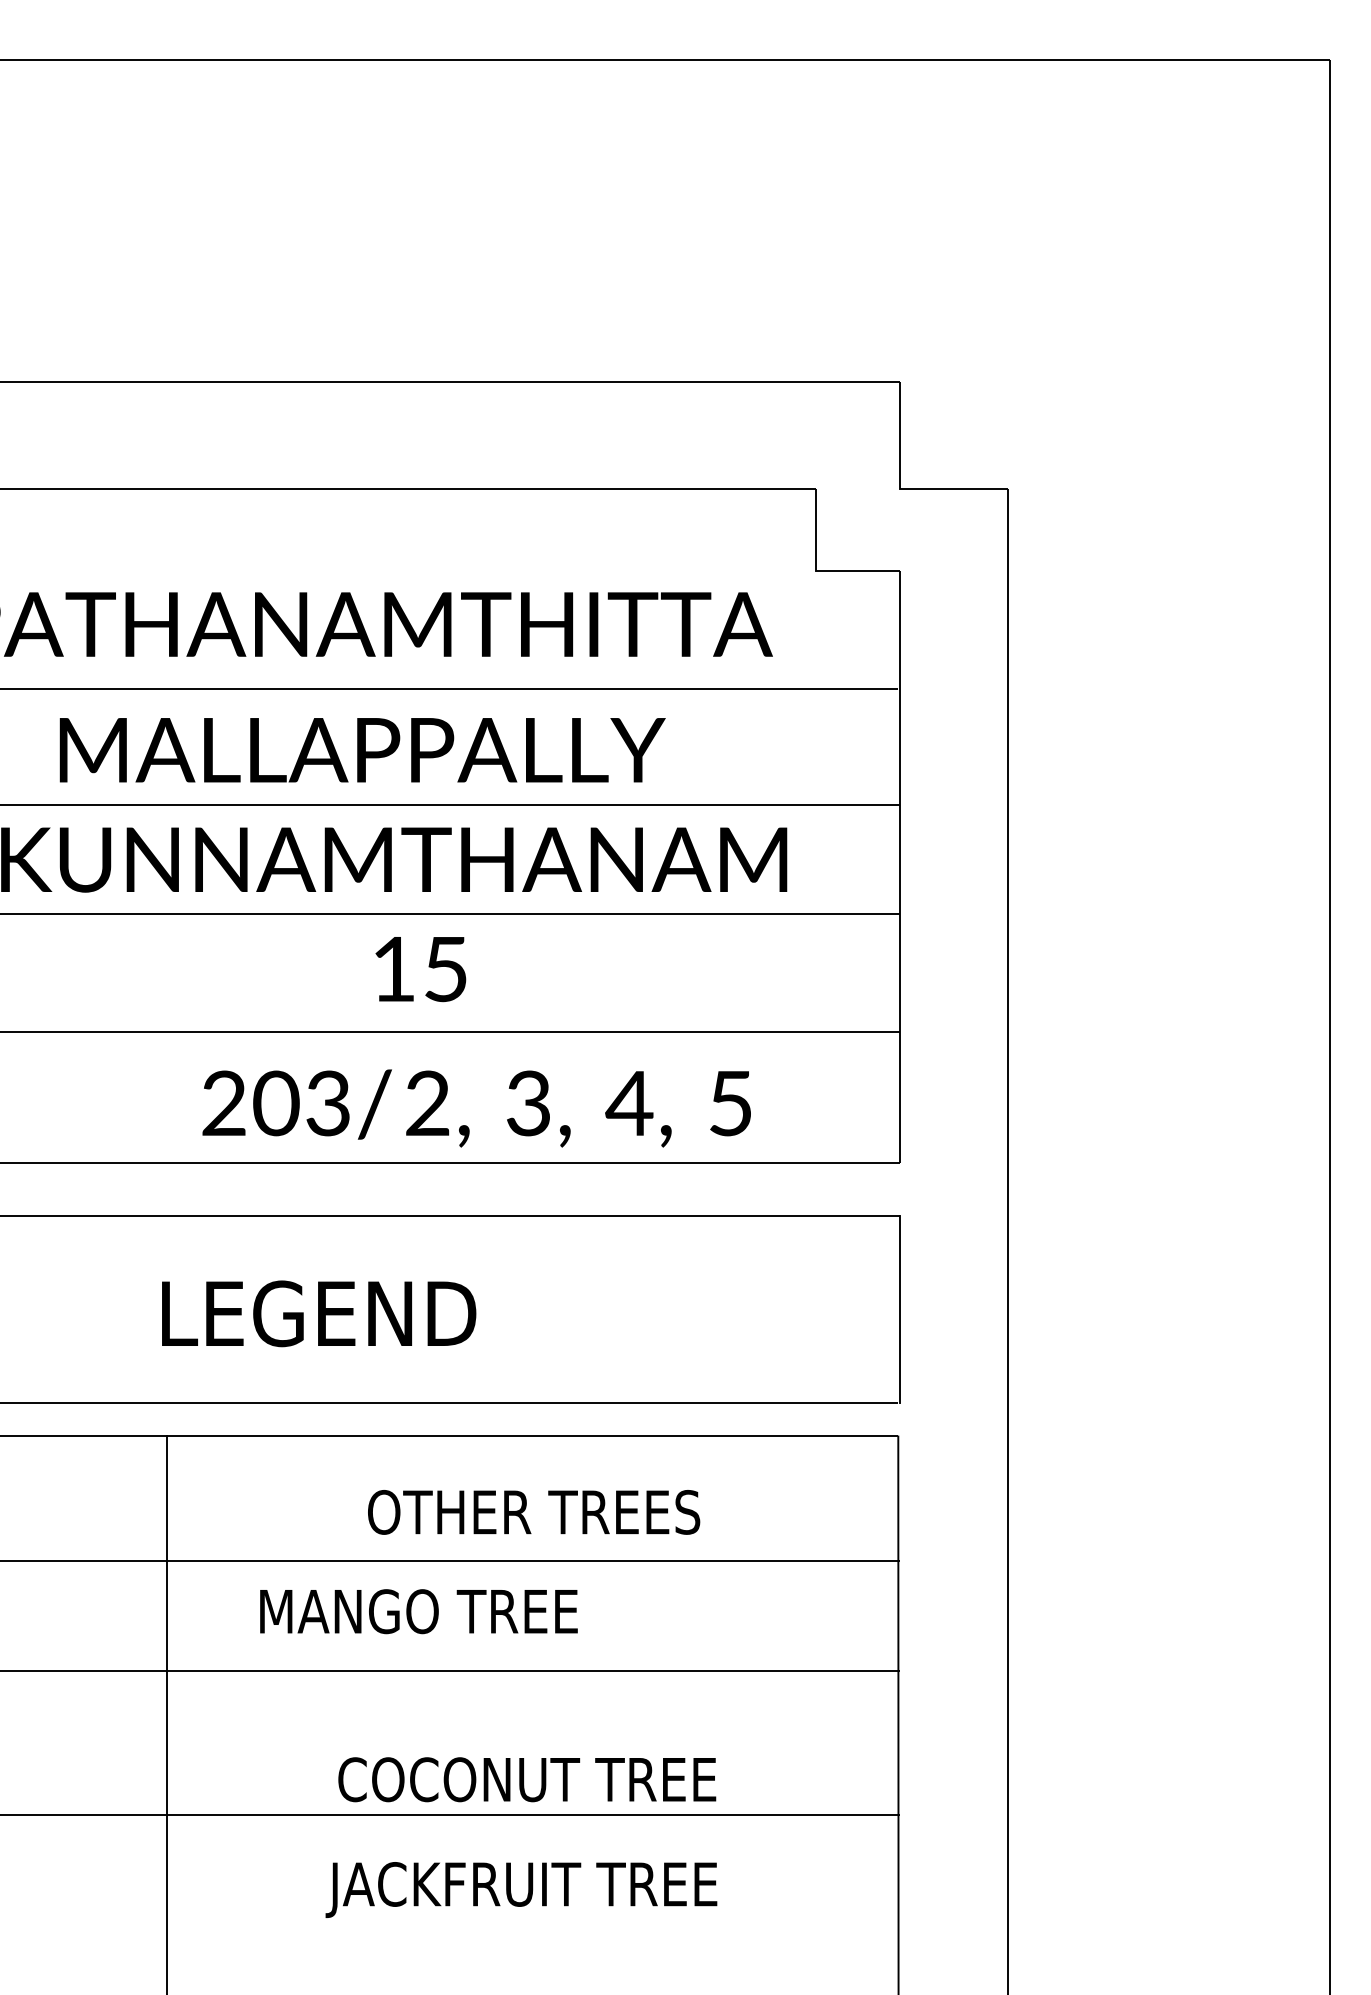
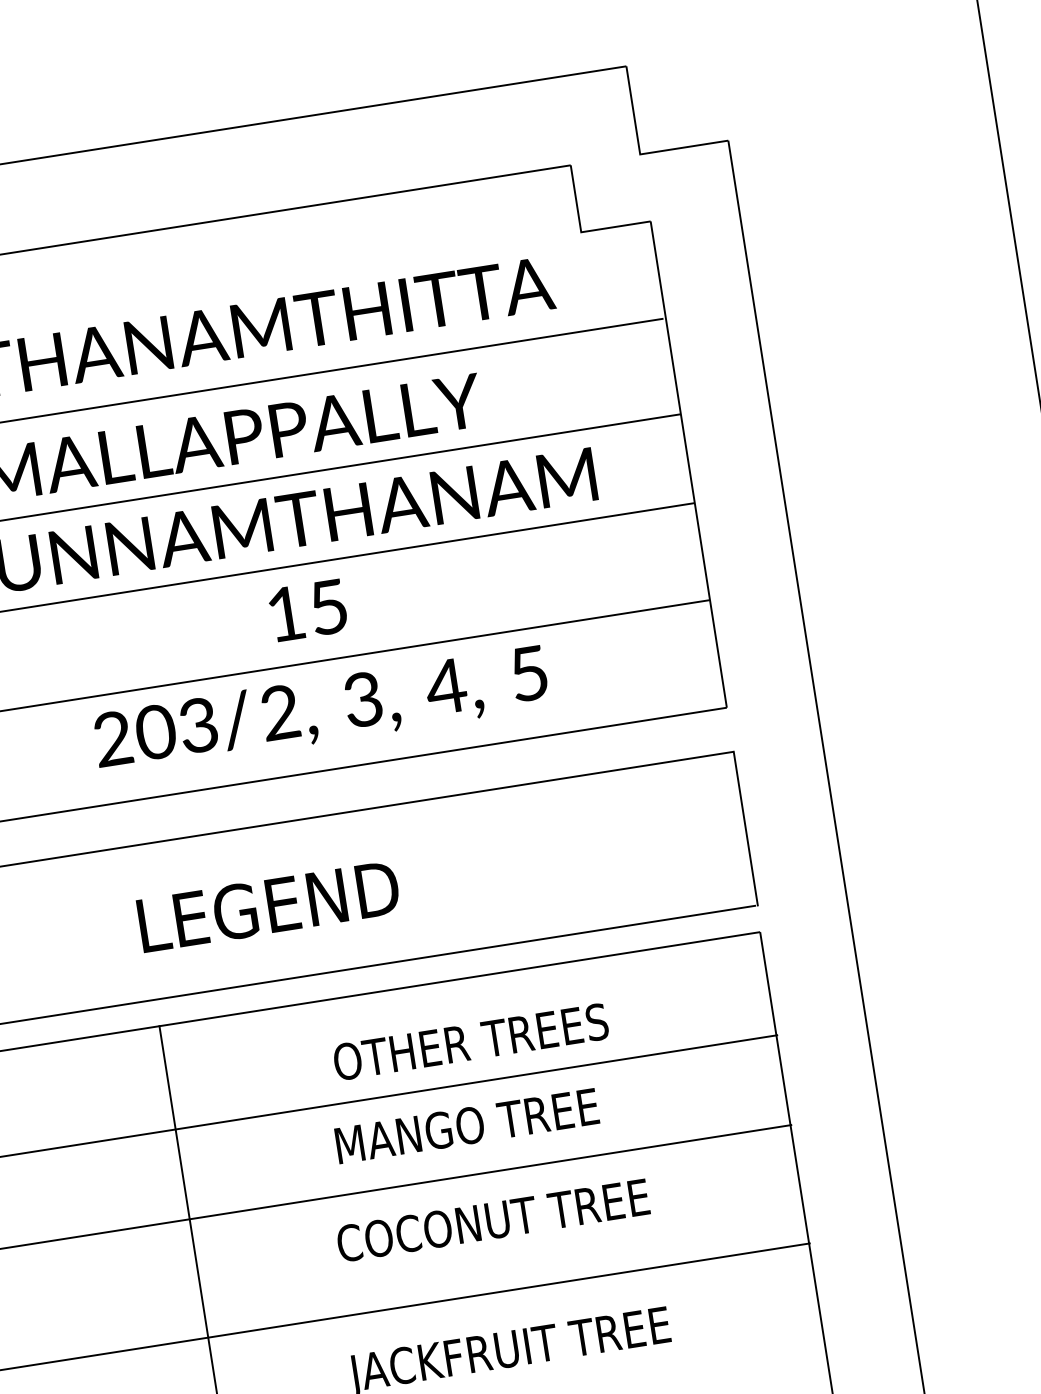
text: (476, 1108) -> (320, 710), moved
text: (418, 1611) -> (466, 1126), moved
text: (527, 1779) -> (493, 1220), moved

